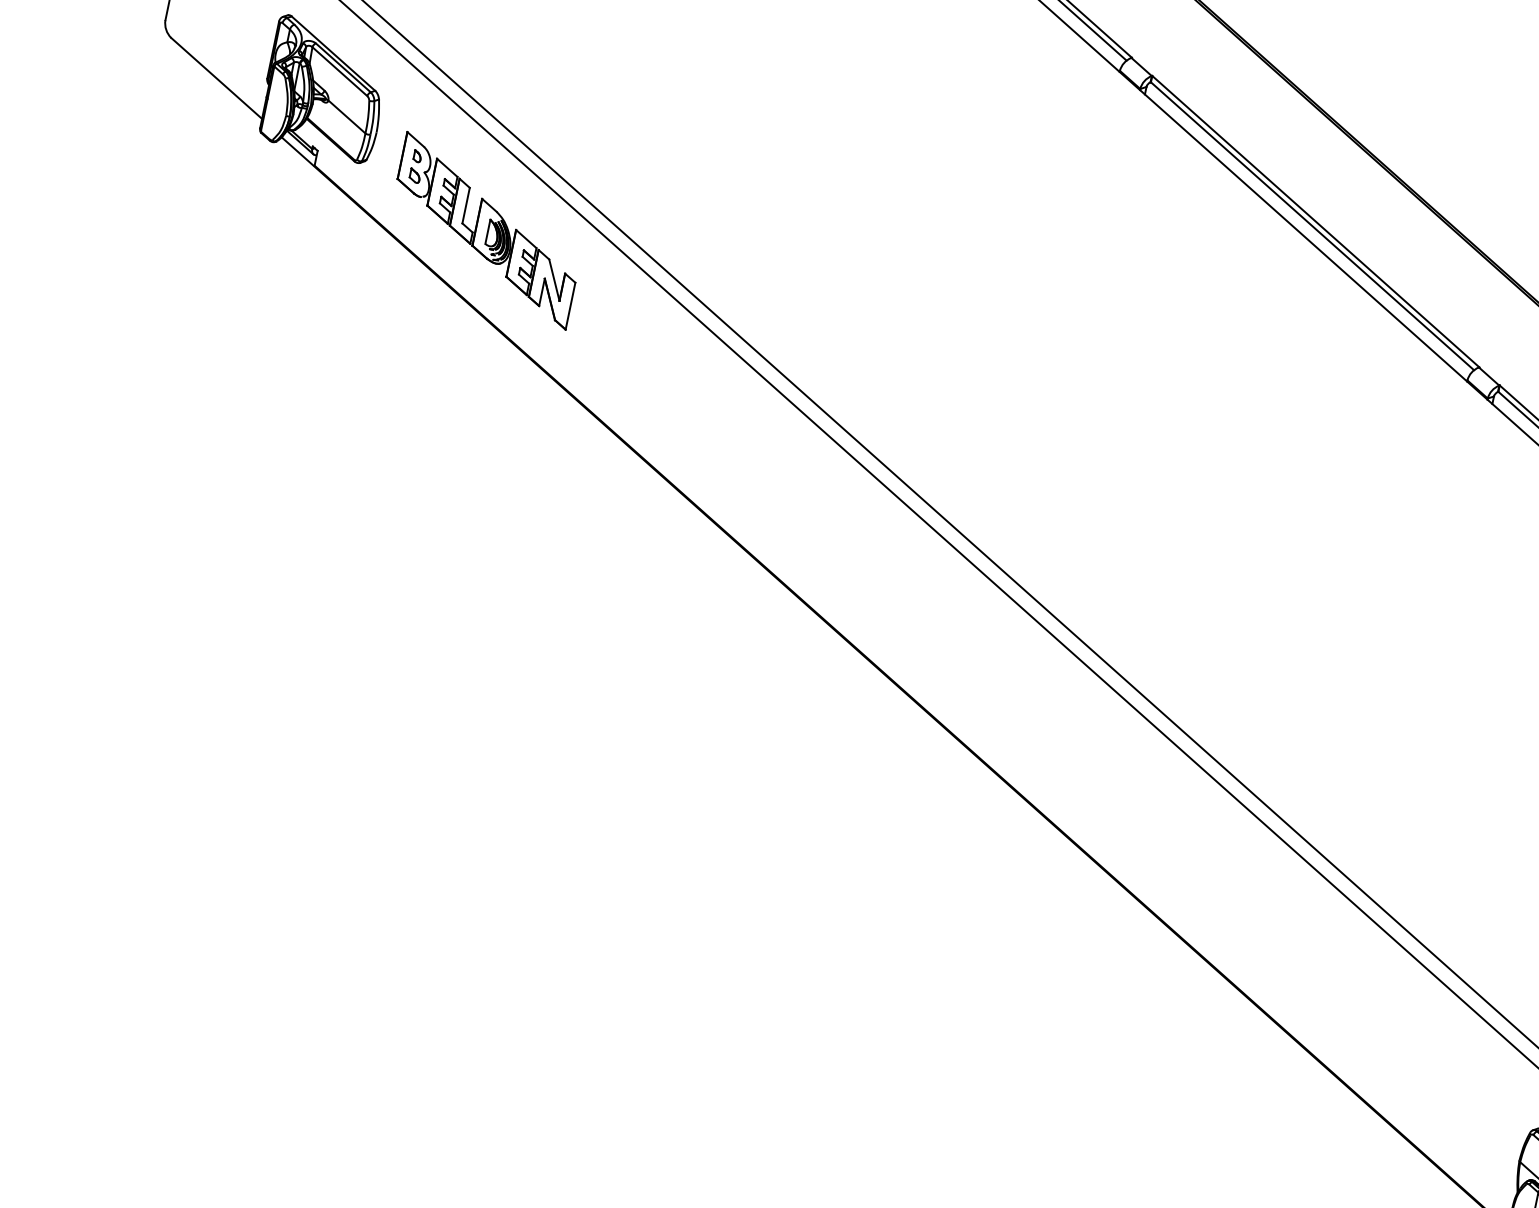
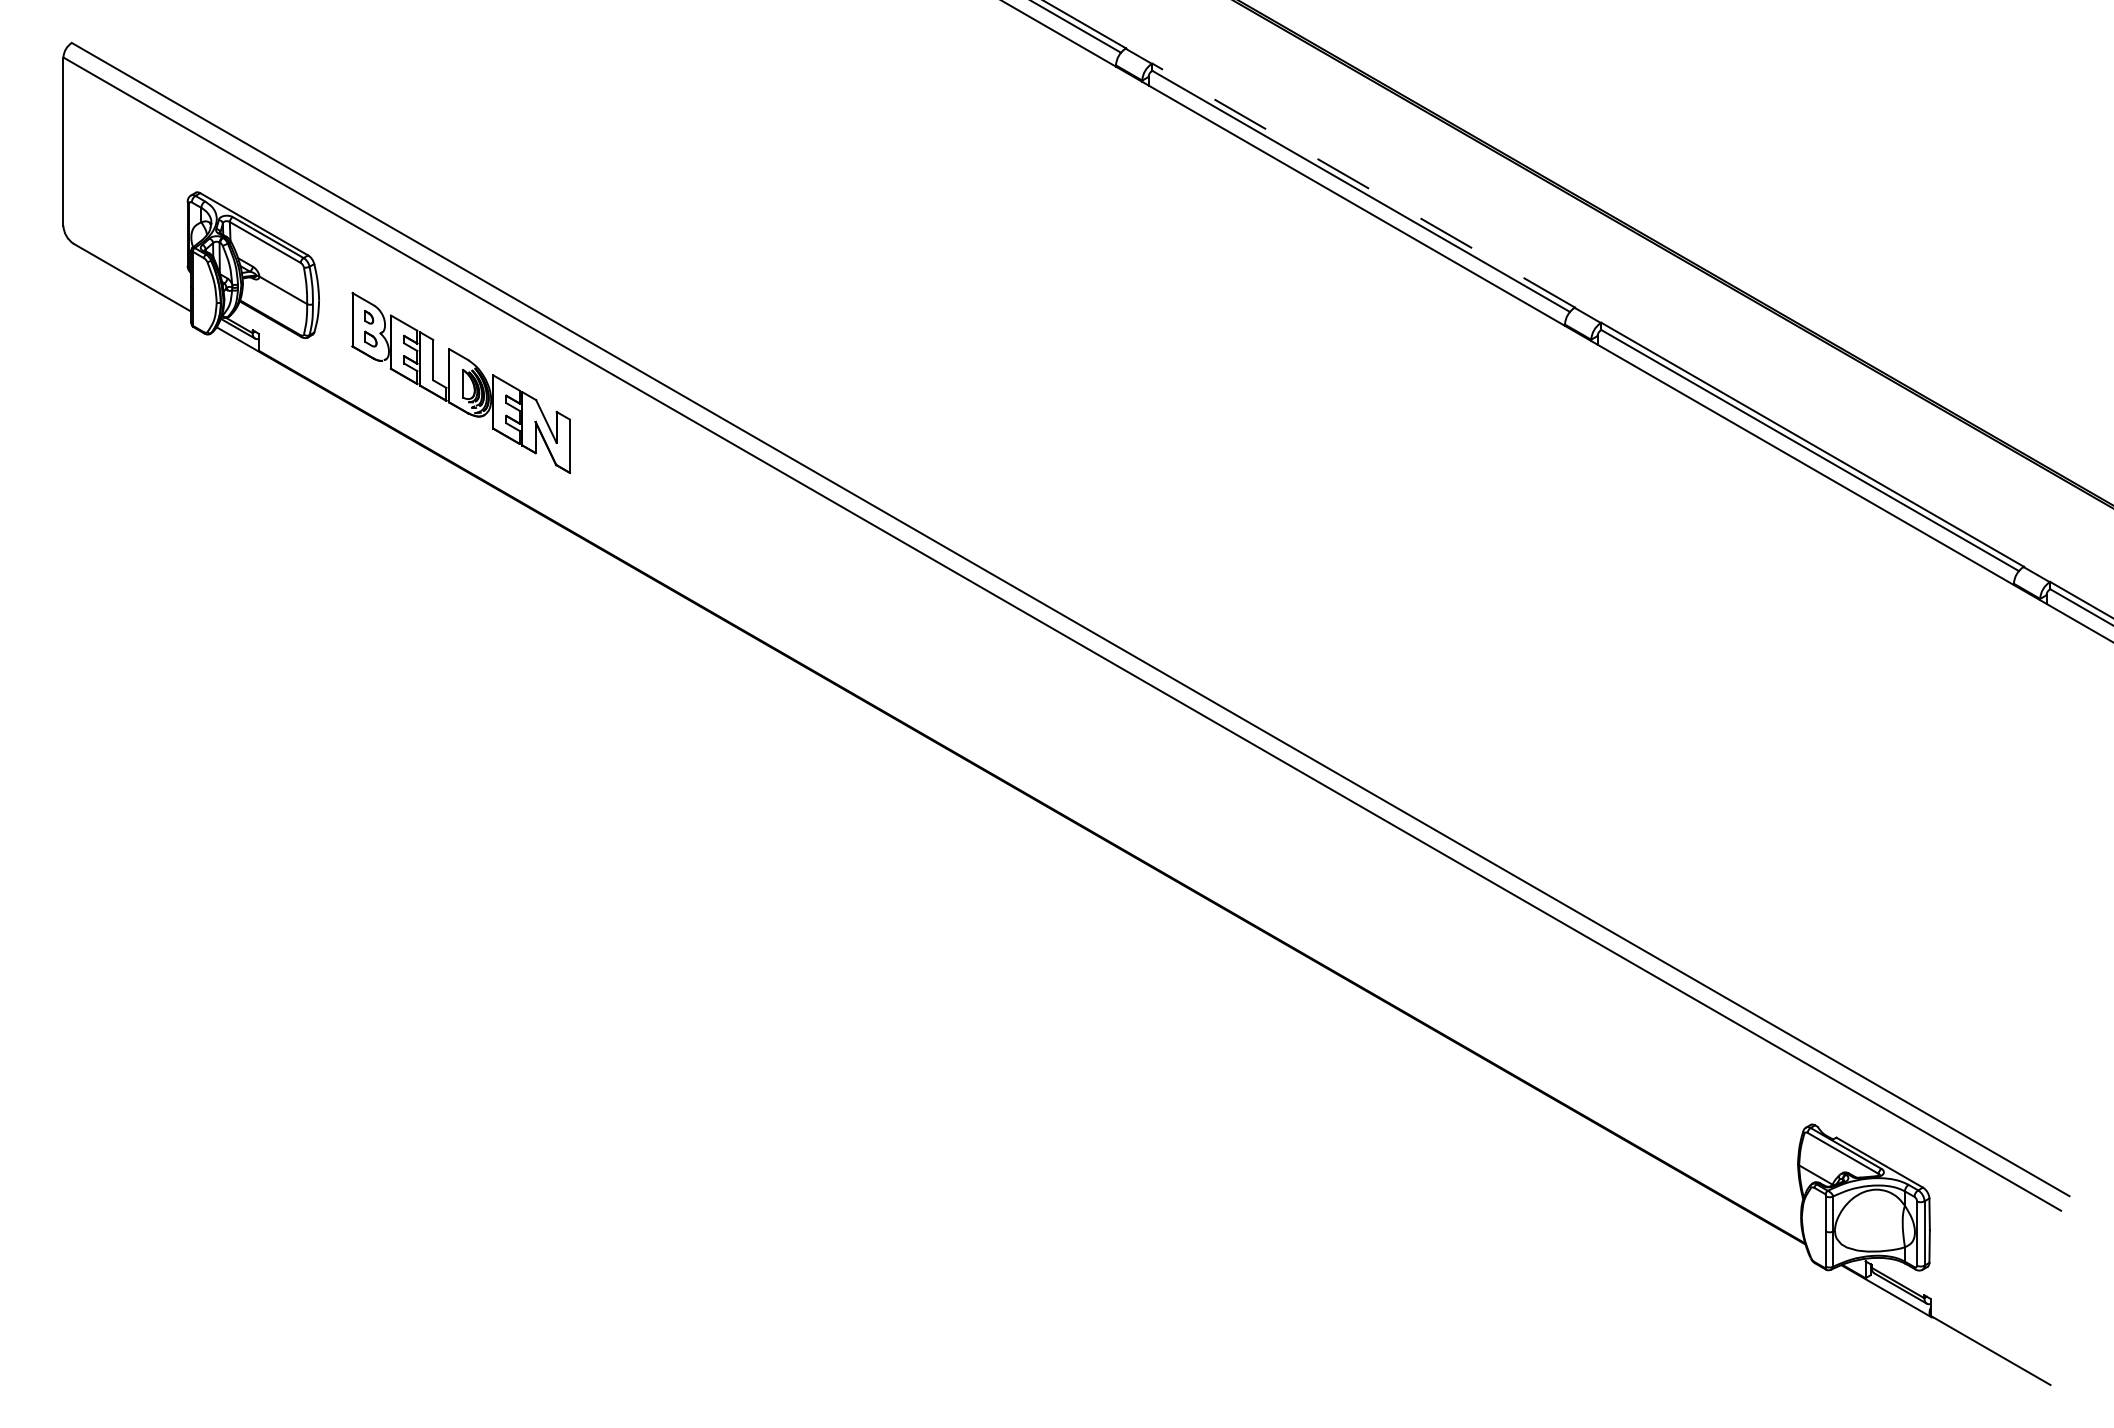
line: (1315, 221) -> (1363, 185), solid -> dashed

